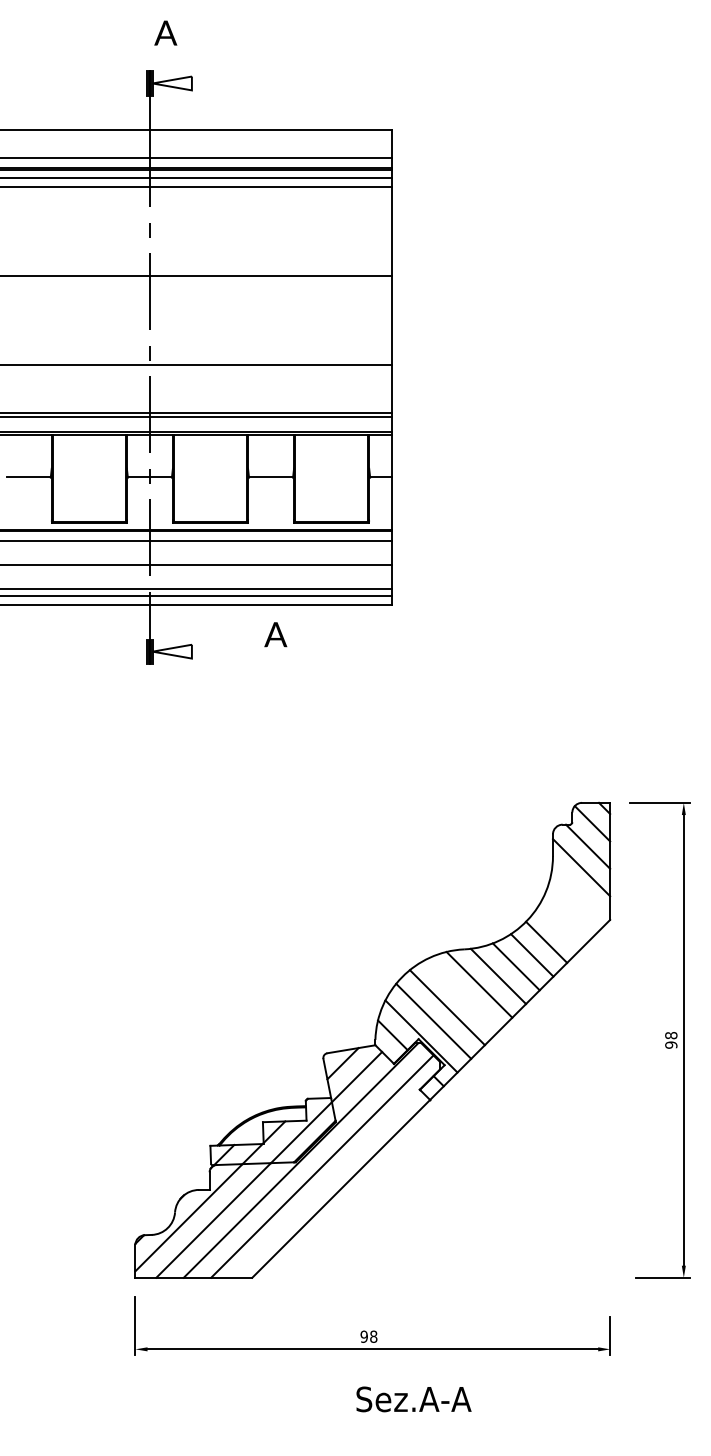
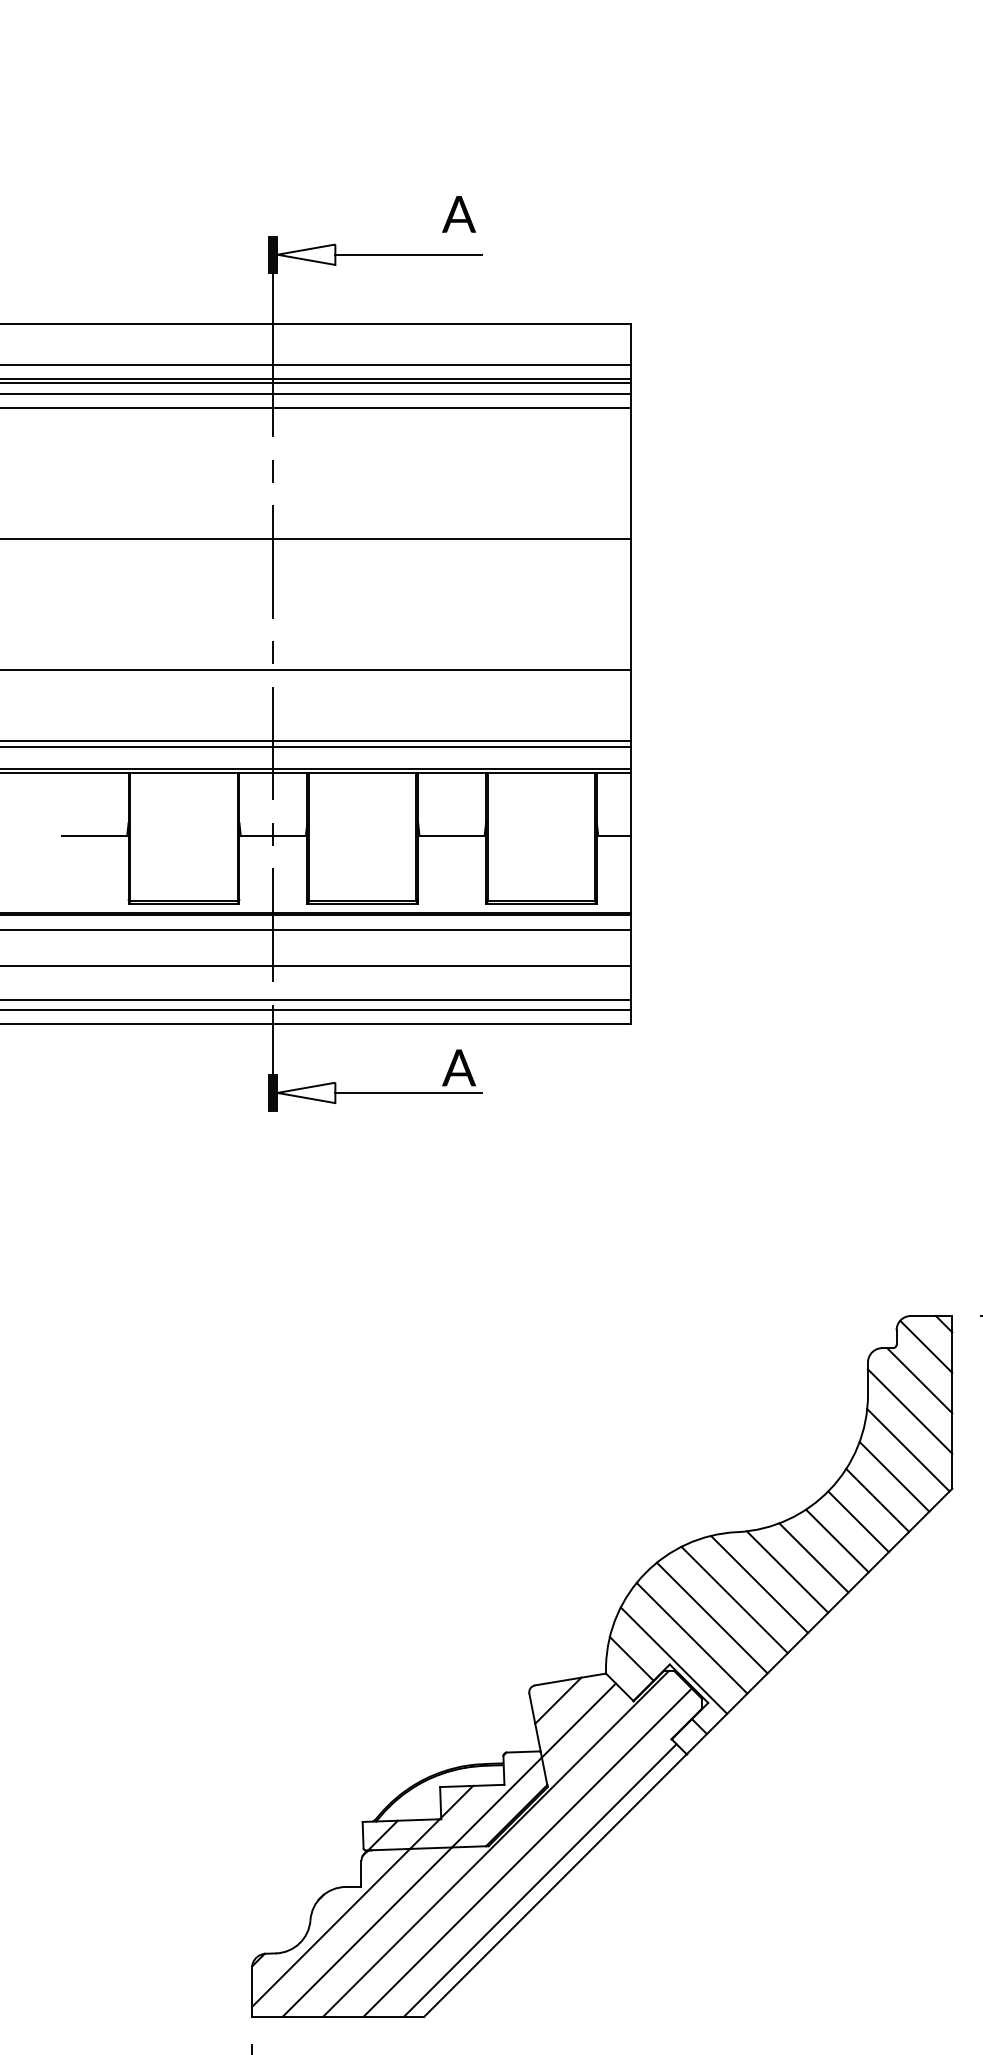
text: (165, 32) -> (458, 213), moved
line: (241, 83) -> (408, 254), added
line: (241, 651) -> (408, 1092), added
line: (580, 893) -> (908, 1449), added
line: (570, 911) -> (893, 1476), added
line: (559, 927) -> (877, 1499), added
line: (462, 995) -> (734, 1600), added
line: (330, 1185) -> (539, 1880), added

